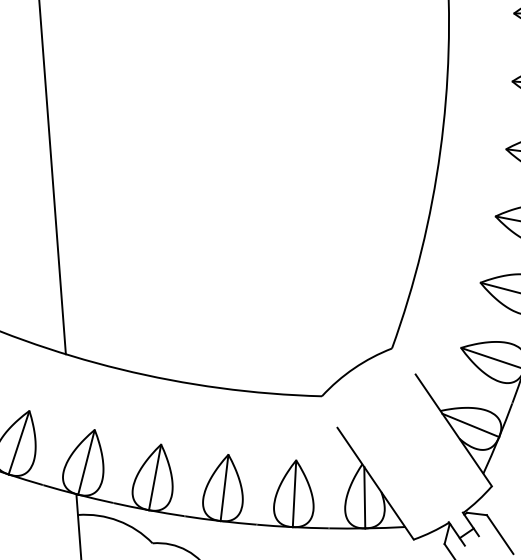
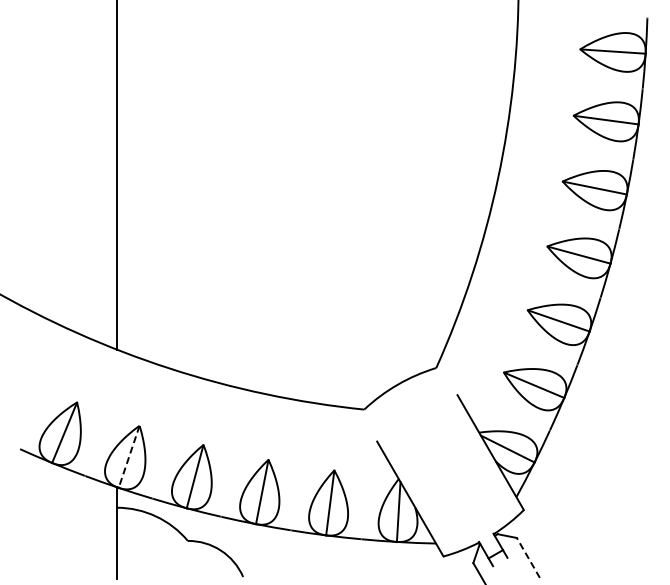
line: (86, 461) -> (129, 456), solid -> dashed
line: (500, 534) -> (528, 557), solid -> dashed

